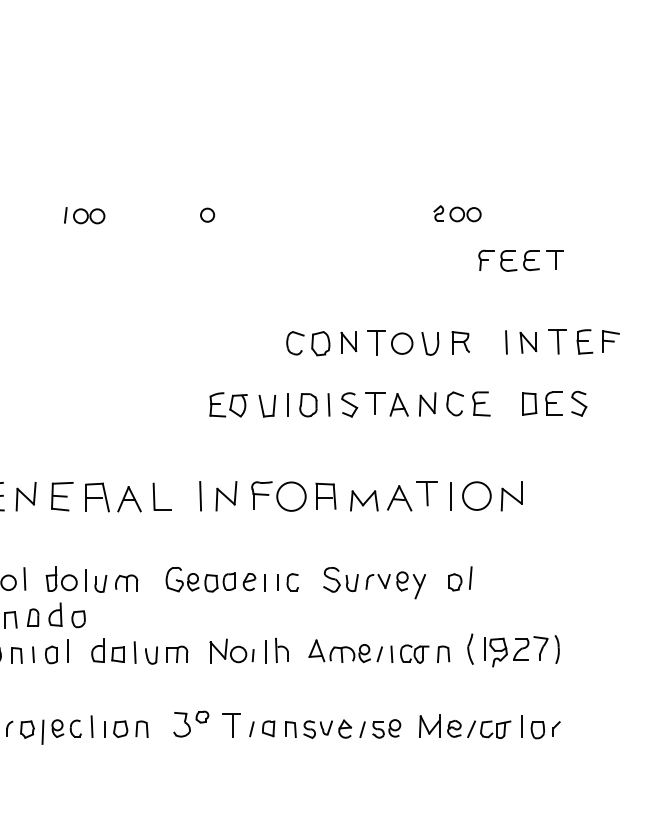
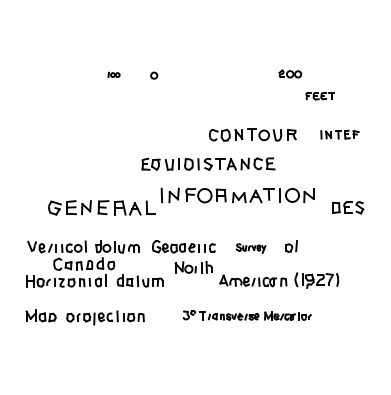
part: (83, 214) -> (113, 74), size x0.6
circle: (208, 214) -> (154, 75), moved
part: (519, 259) -> (319, 95), size x0.7
part: (561, 341) -> (339, 134), size x0.7
part: (349, 403) -> (208, 163), moved
part: (555, 403) -> (348, 207), moved
part: (360, 496) -> (237, 195), moved
part: (373, 583) -> (250, 248), size x0.6
part: (248, 650) -> (193, 267), moved
part: (366, 724) -> (247, 315), size x0.7

